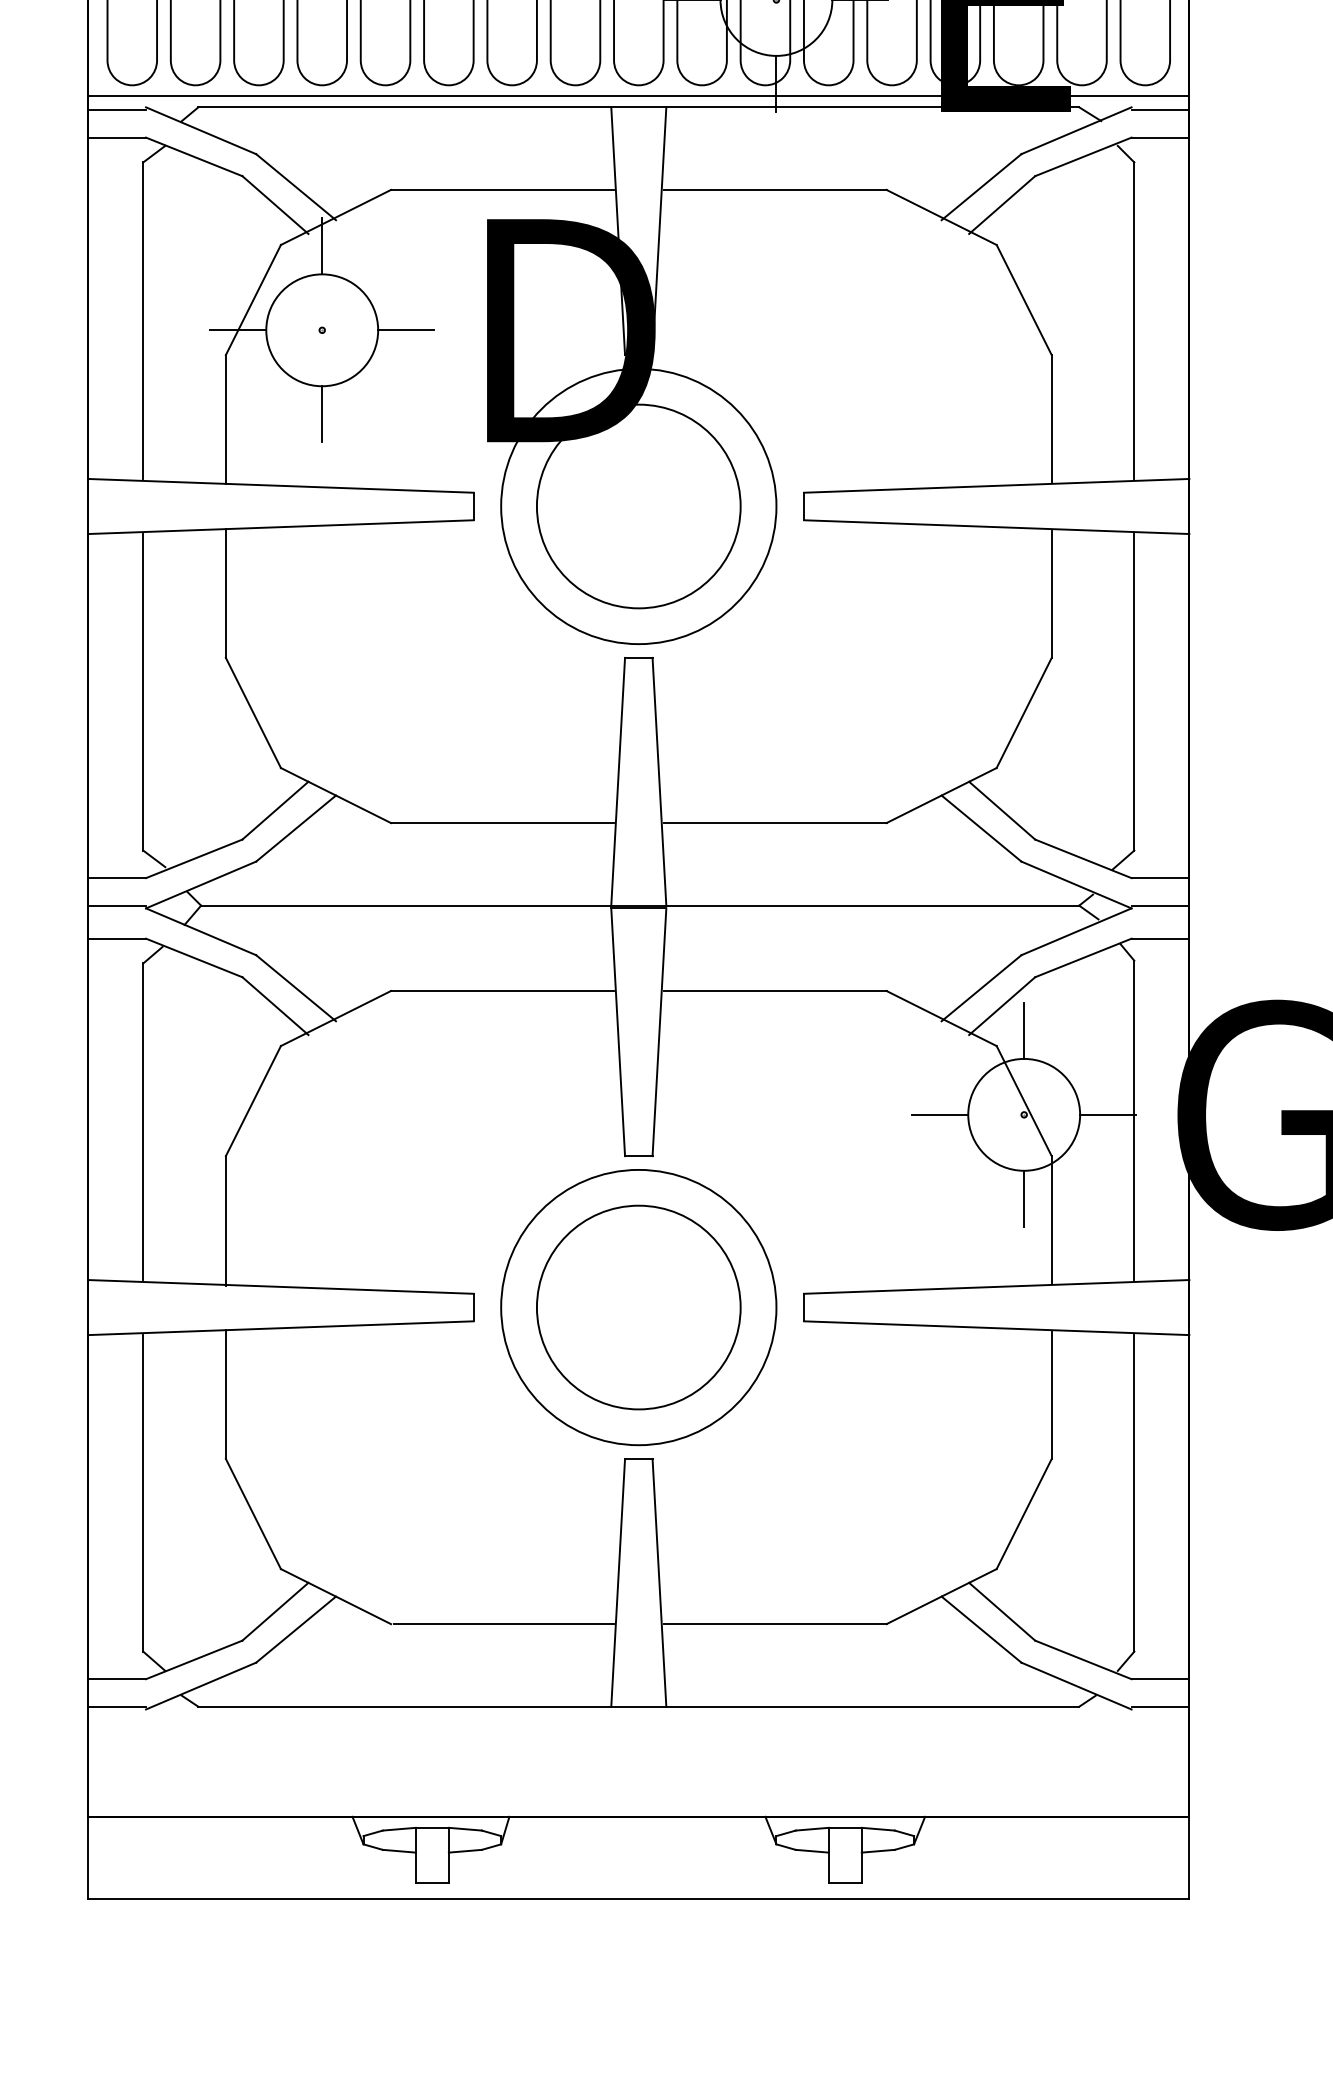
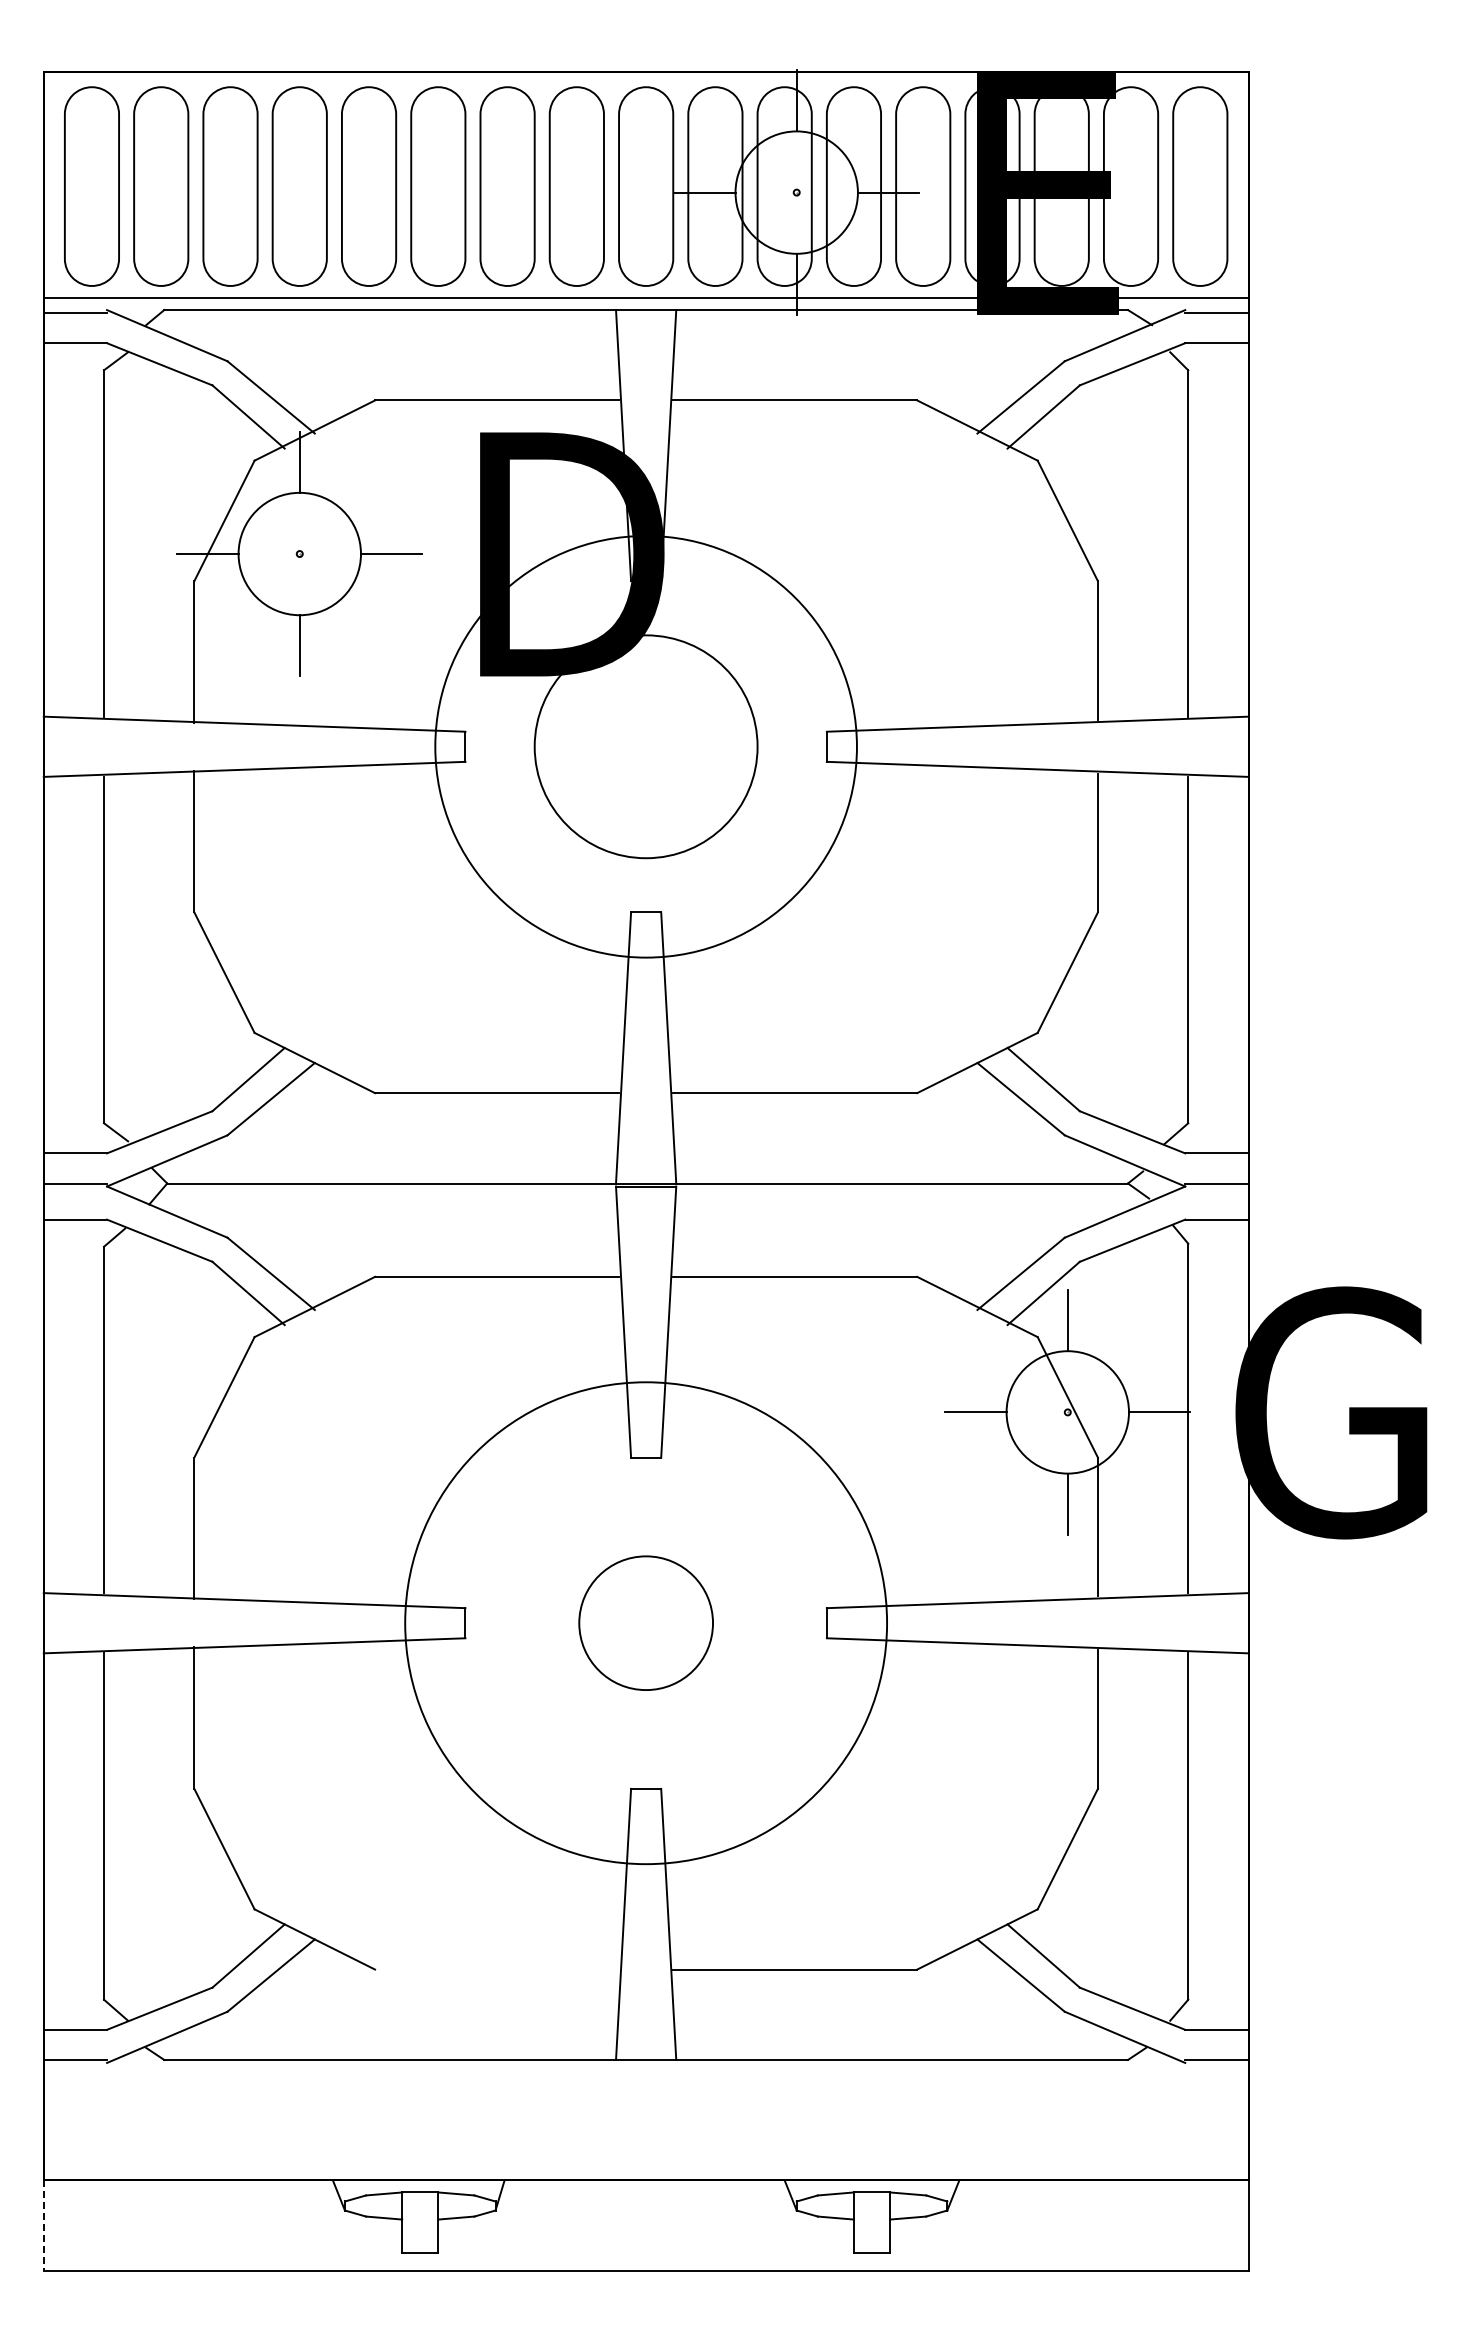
circle: (638, 506) -> (645, 746), size x1.4
circle: (638, 1306) -> (645, 1622), size x0.6
circle: (638, 1306) -> (645, 1622), size x1.6
line: (503, 1624) -> (498, 1969), removed
line: (87, 1858) -> (43, 2226), solid -> dashed

